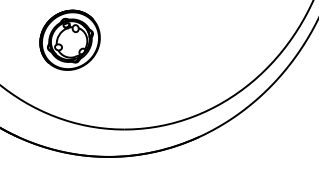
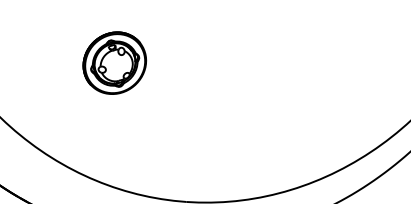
part: (69, 39) -> (114, 62), size x0.7

